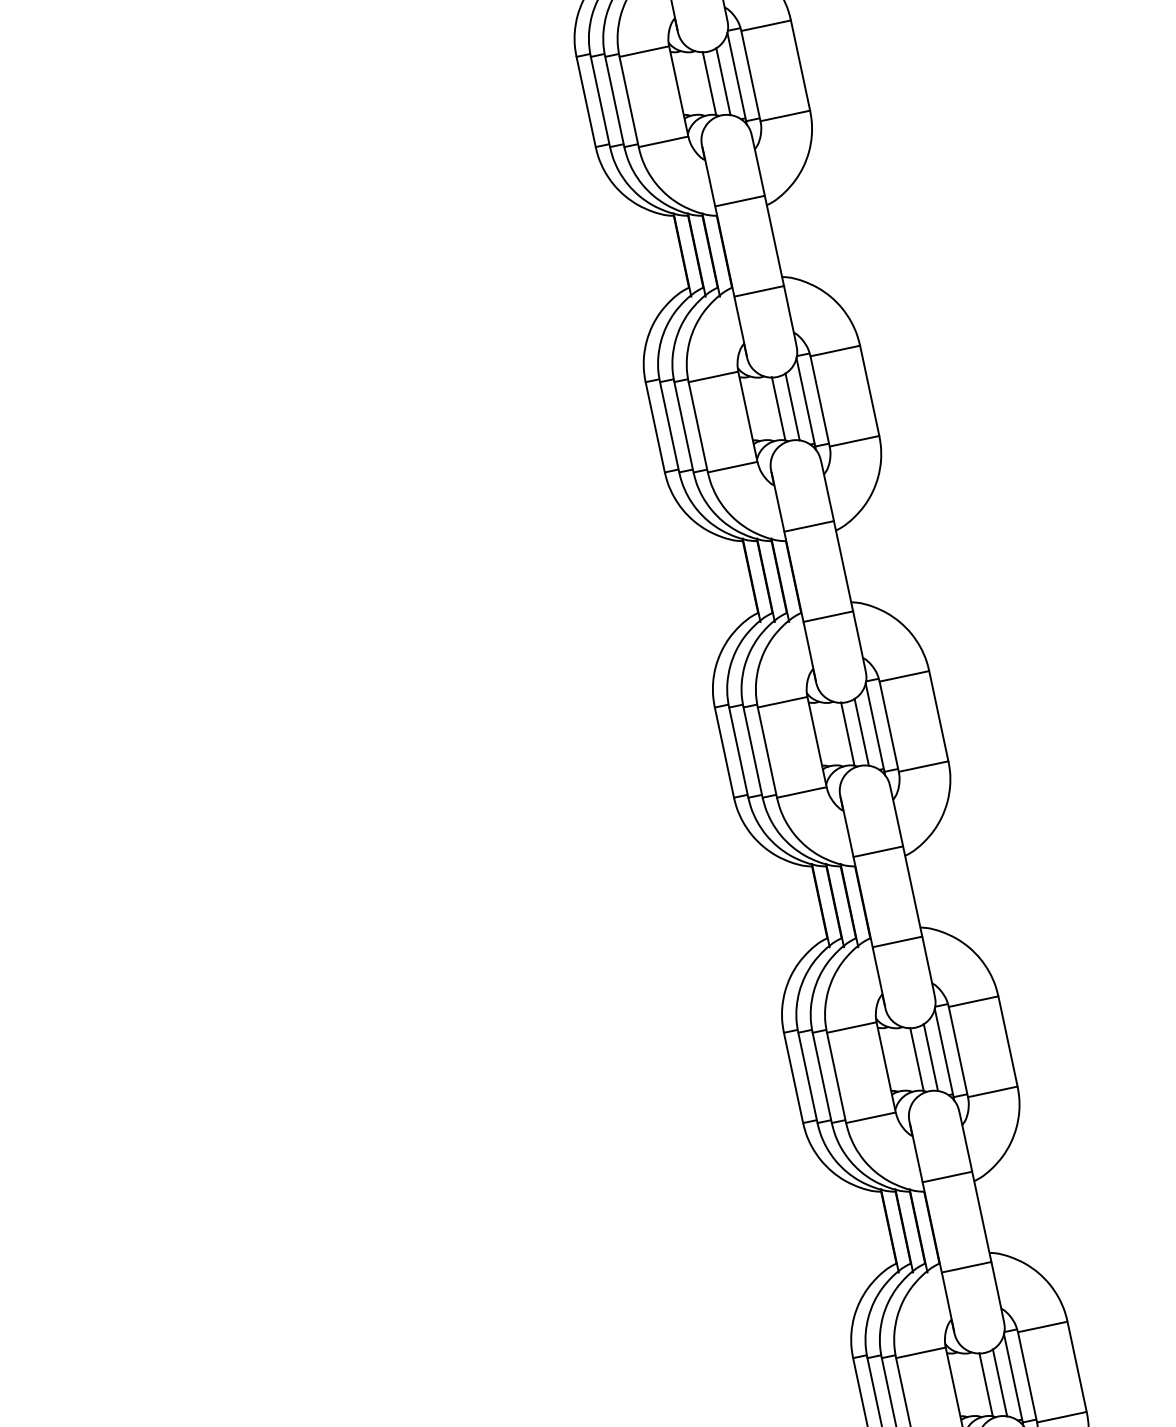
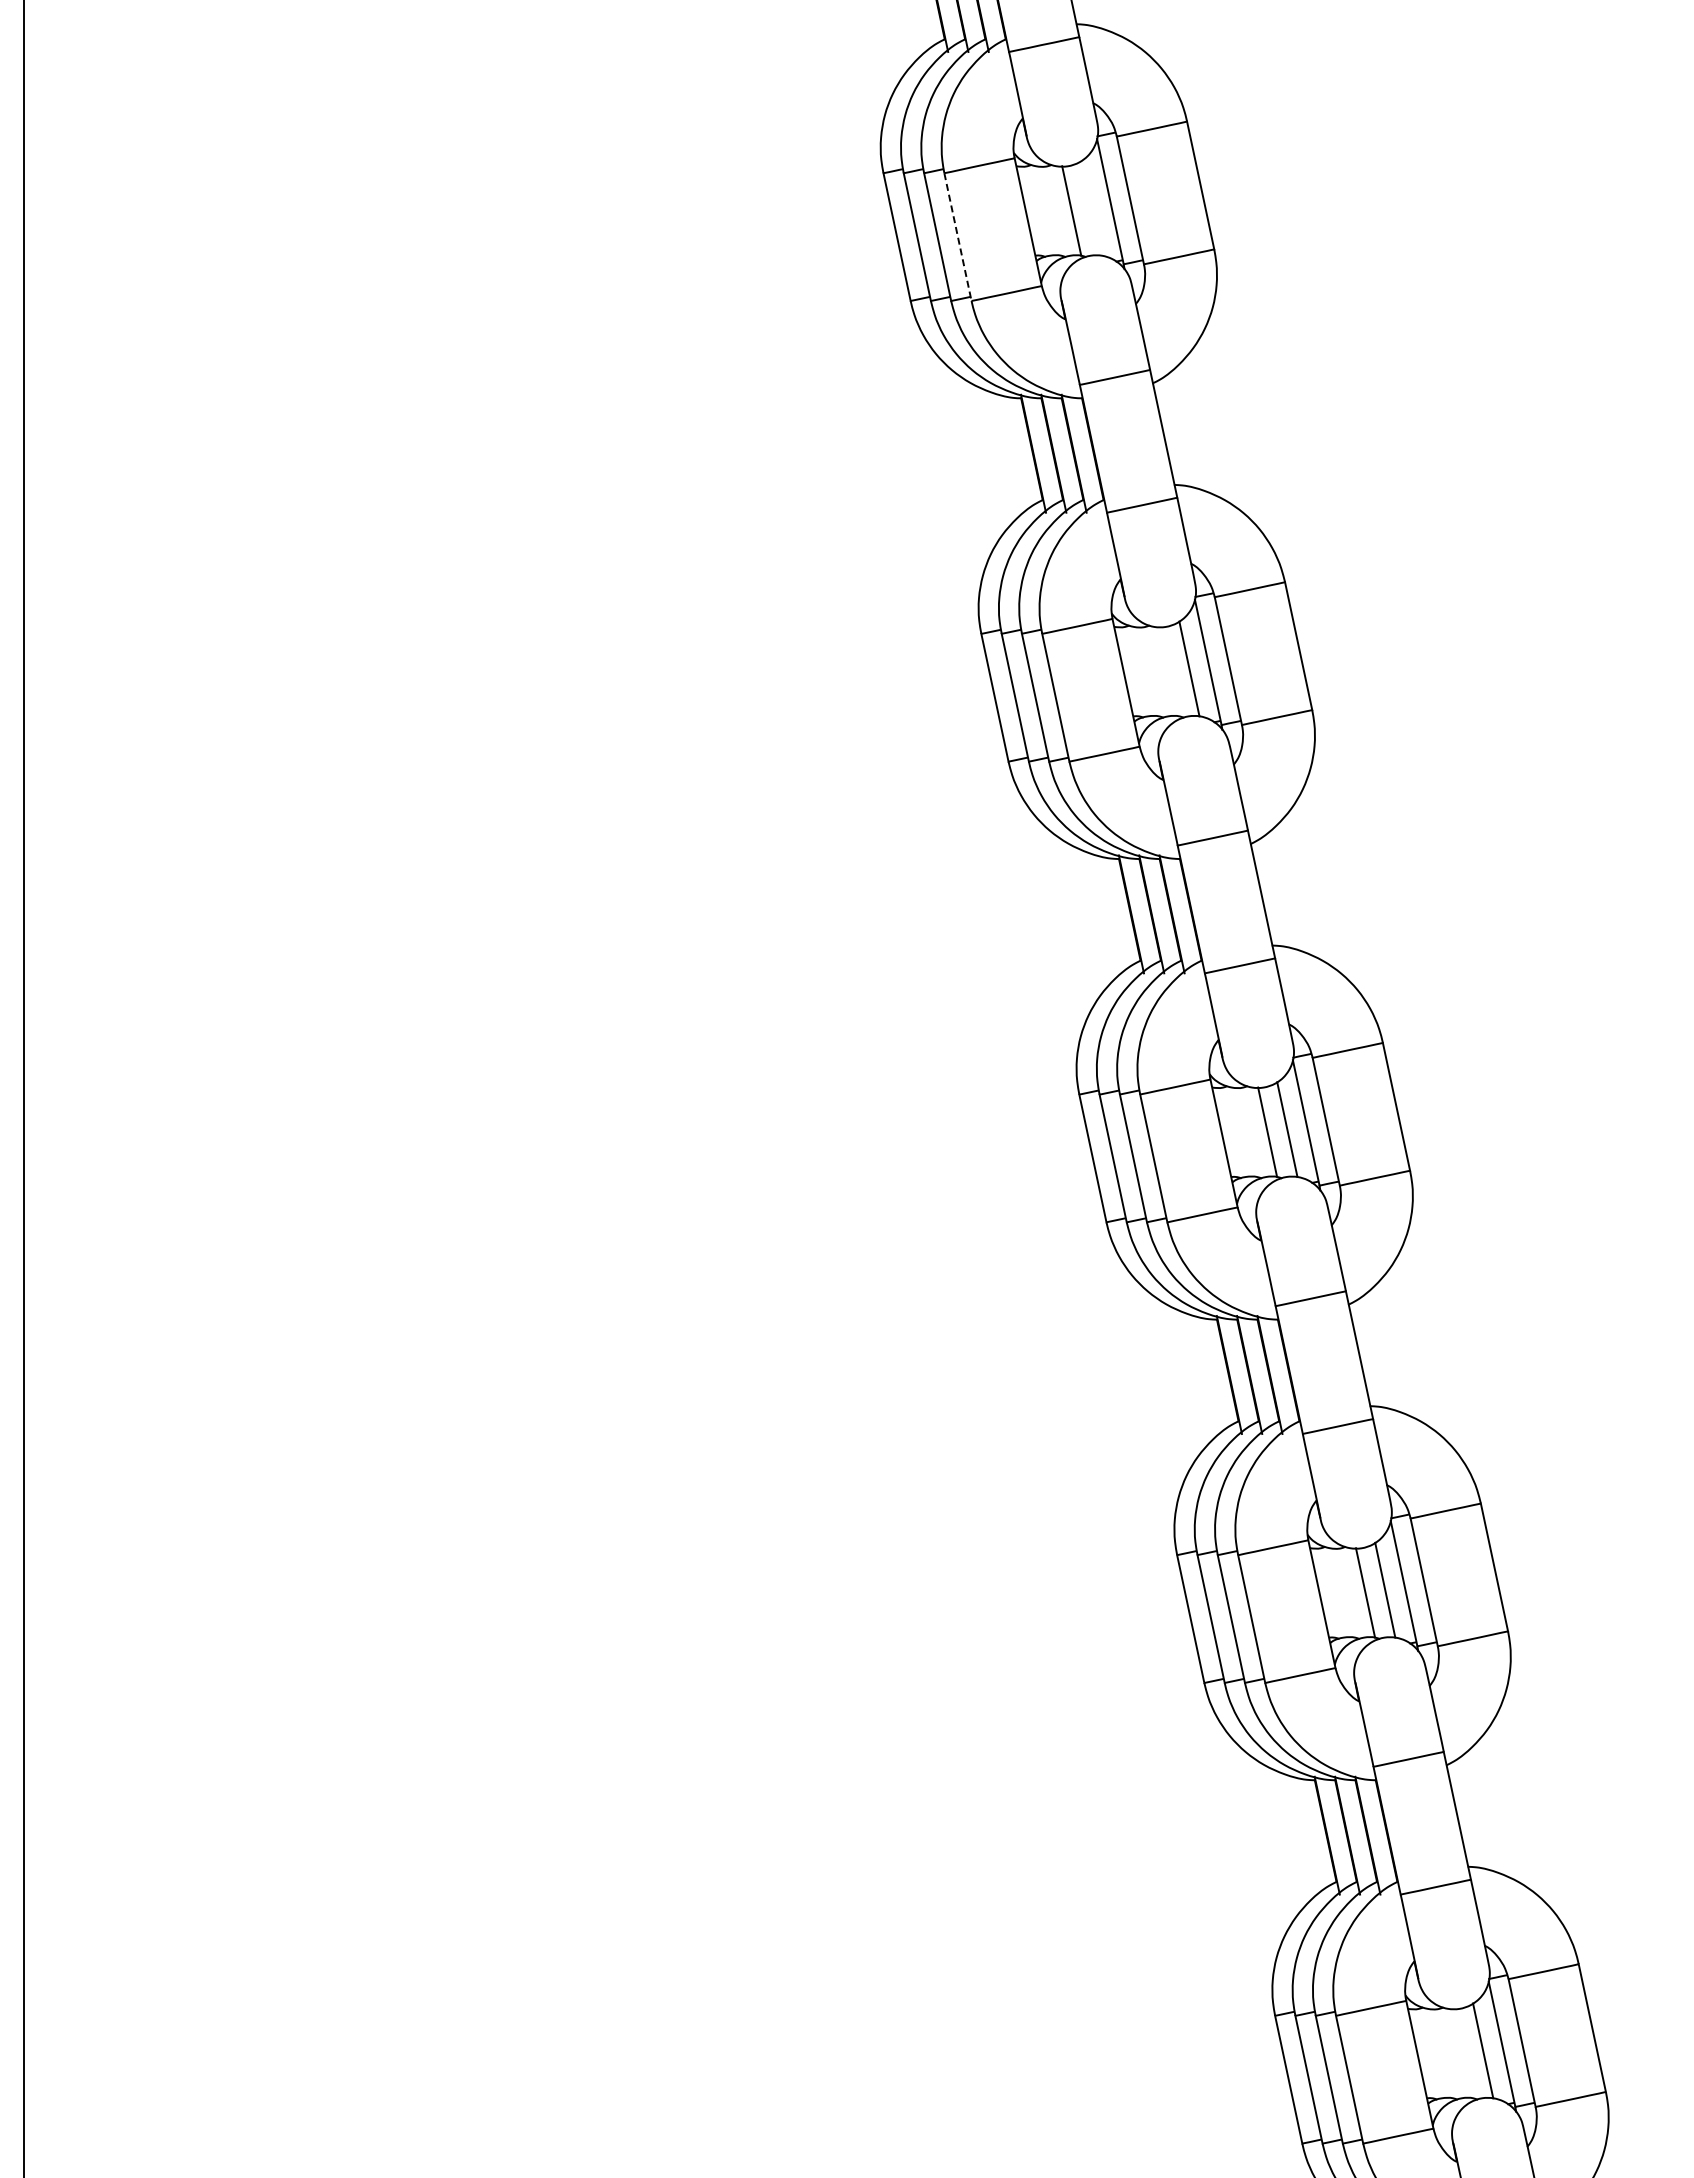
line: (723, 81) -> (1091, 207), removed
line: (629, 102) -> (958, 237), solid -> dashed
line: (778, 408) -> (1169, 671), removed
line: (985, 1384) -> (1462, 2053), removed

